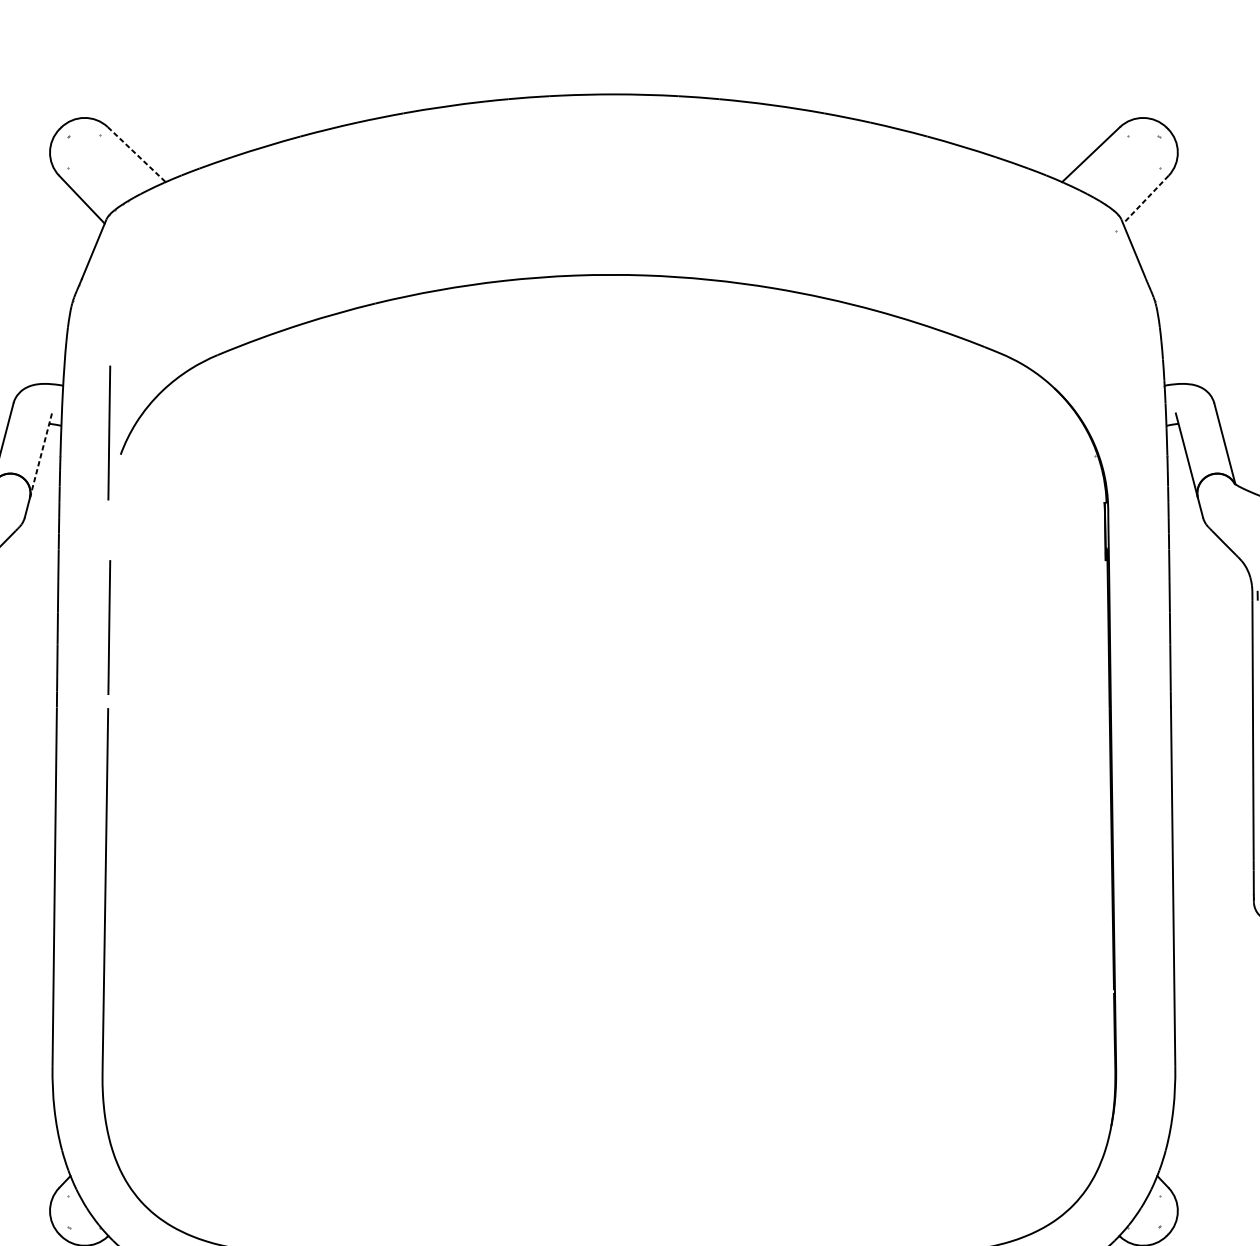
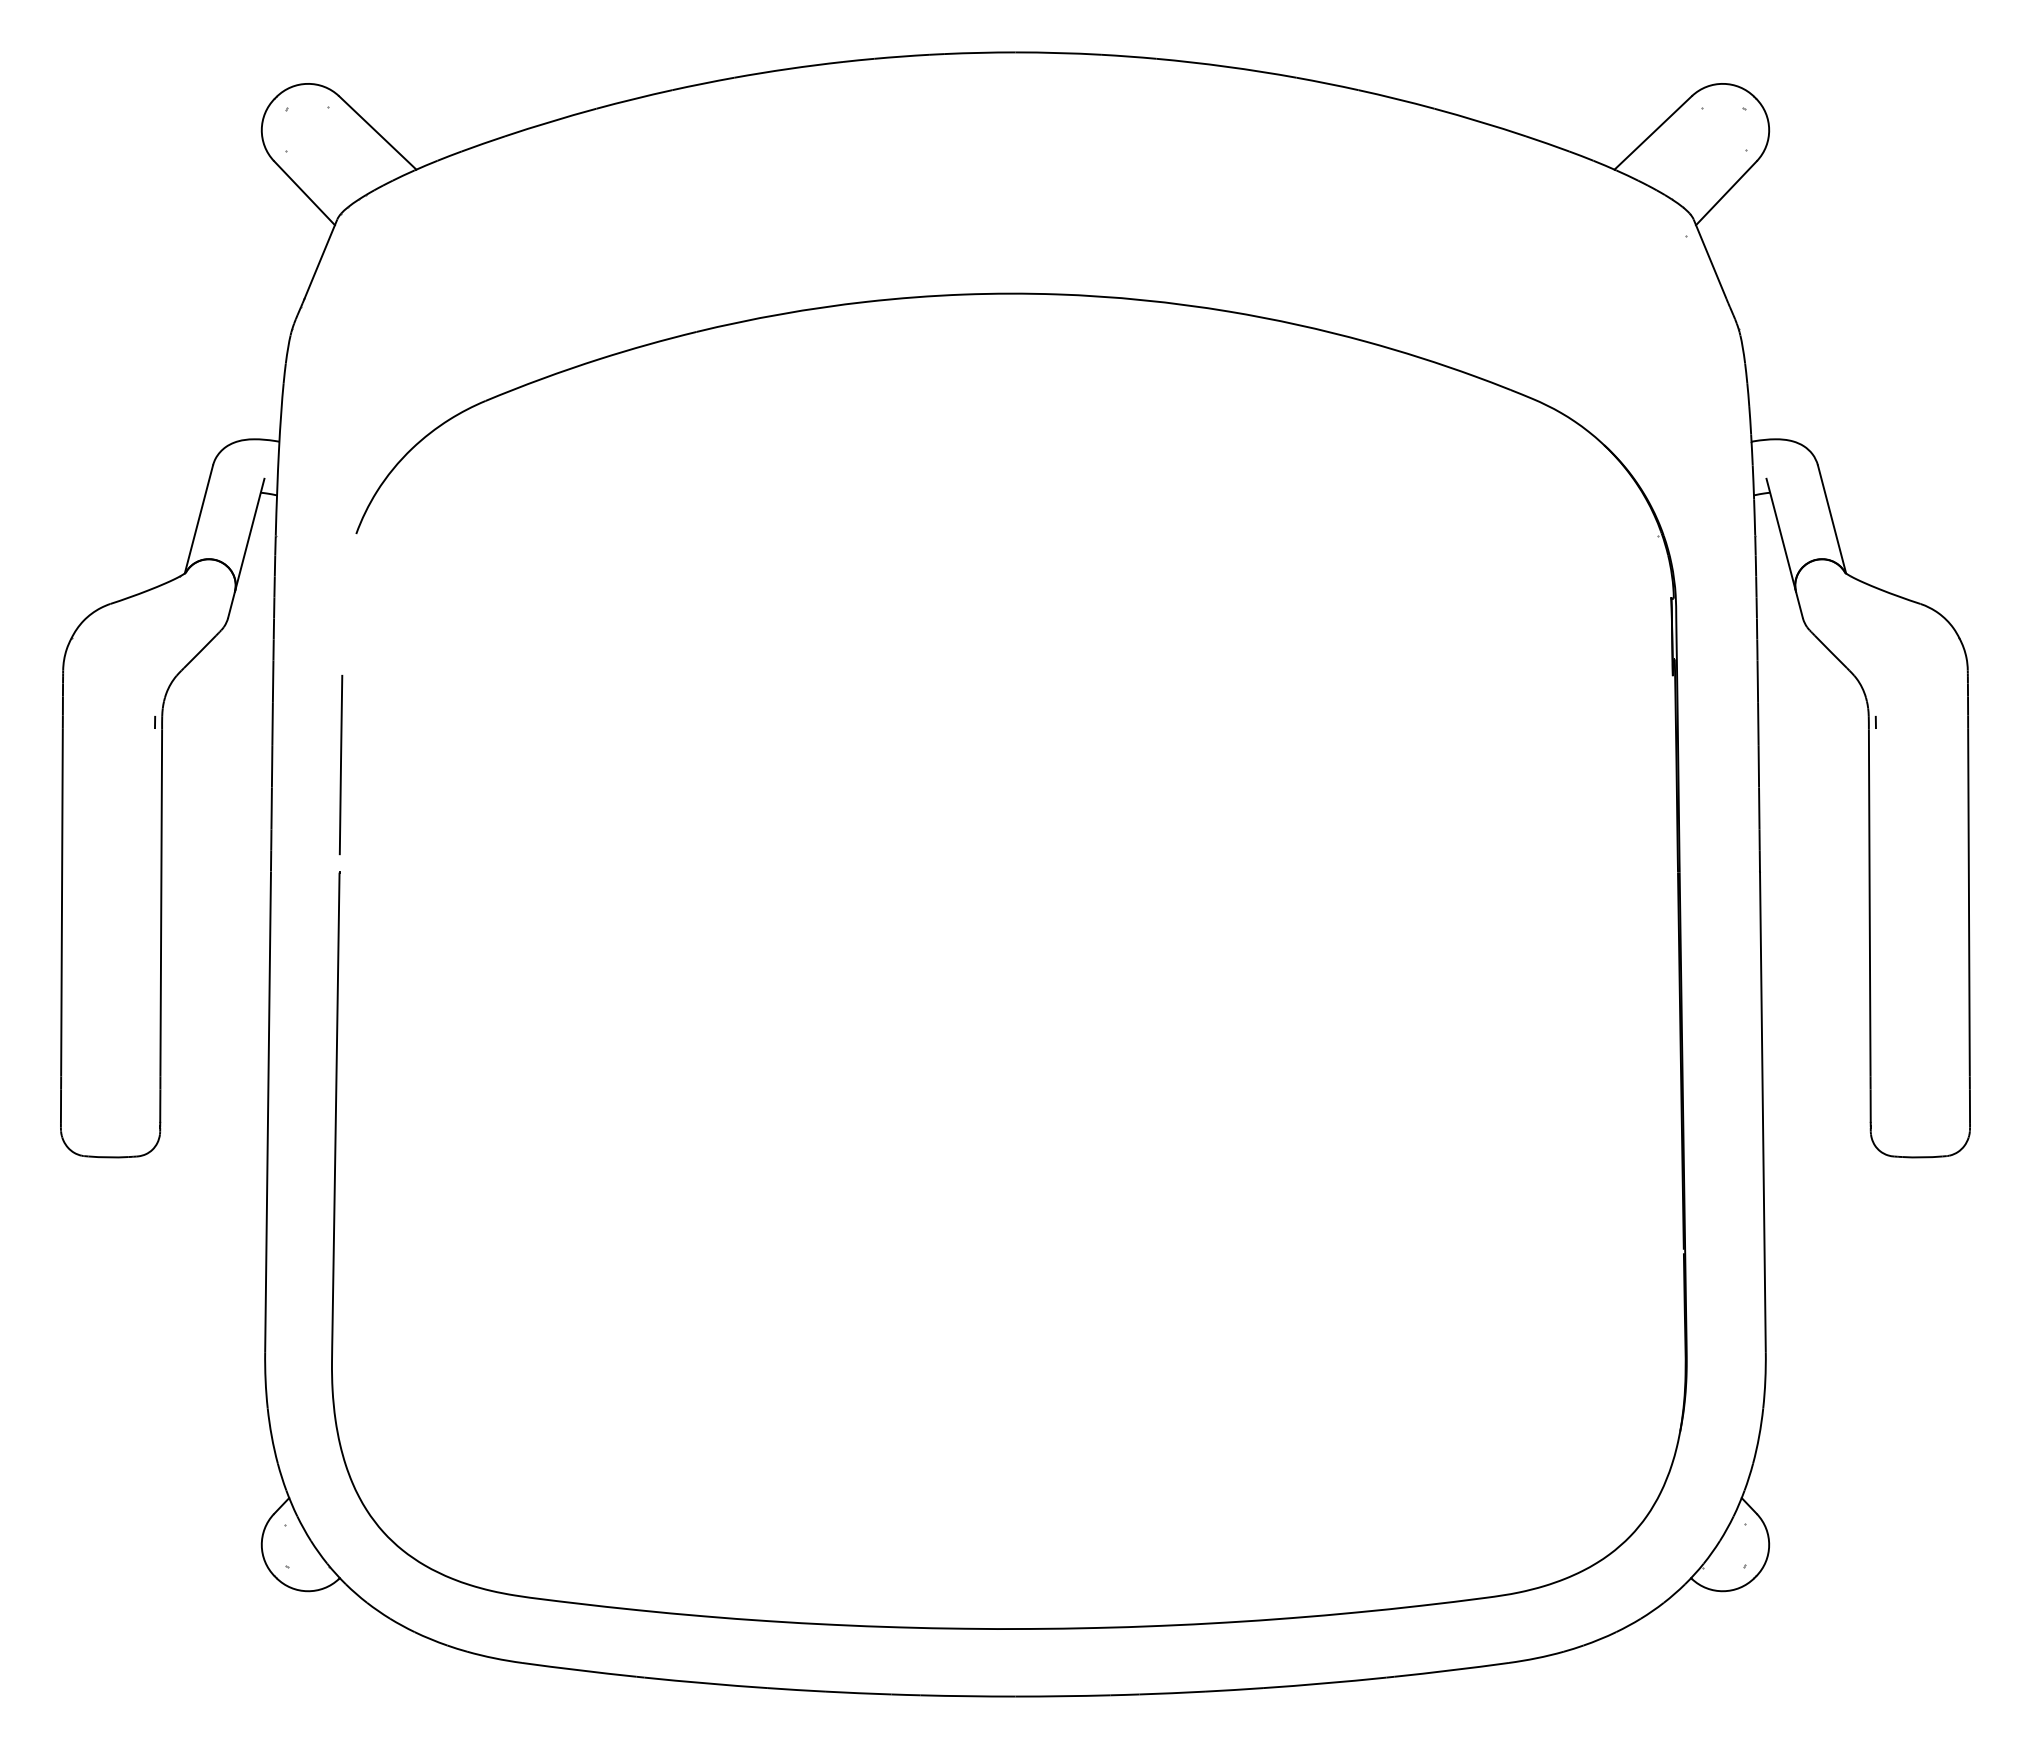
line: (137, 155) -> (378, 133), dashed -> solid
line: (1145, 199) -> (1726, 193), dashed -> solid
line: (108, 433) -> (340, 505), removed
line: (40, 455) -> (249, 535), dashed -> solid

